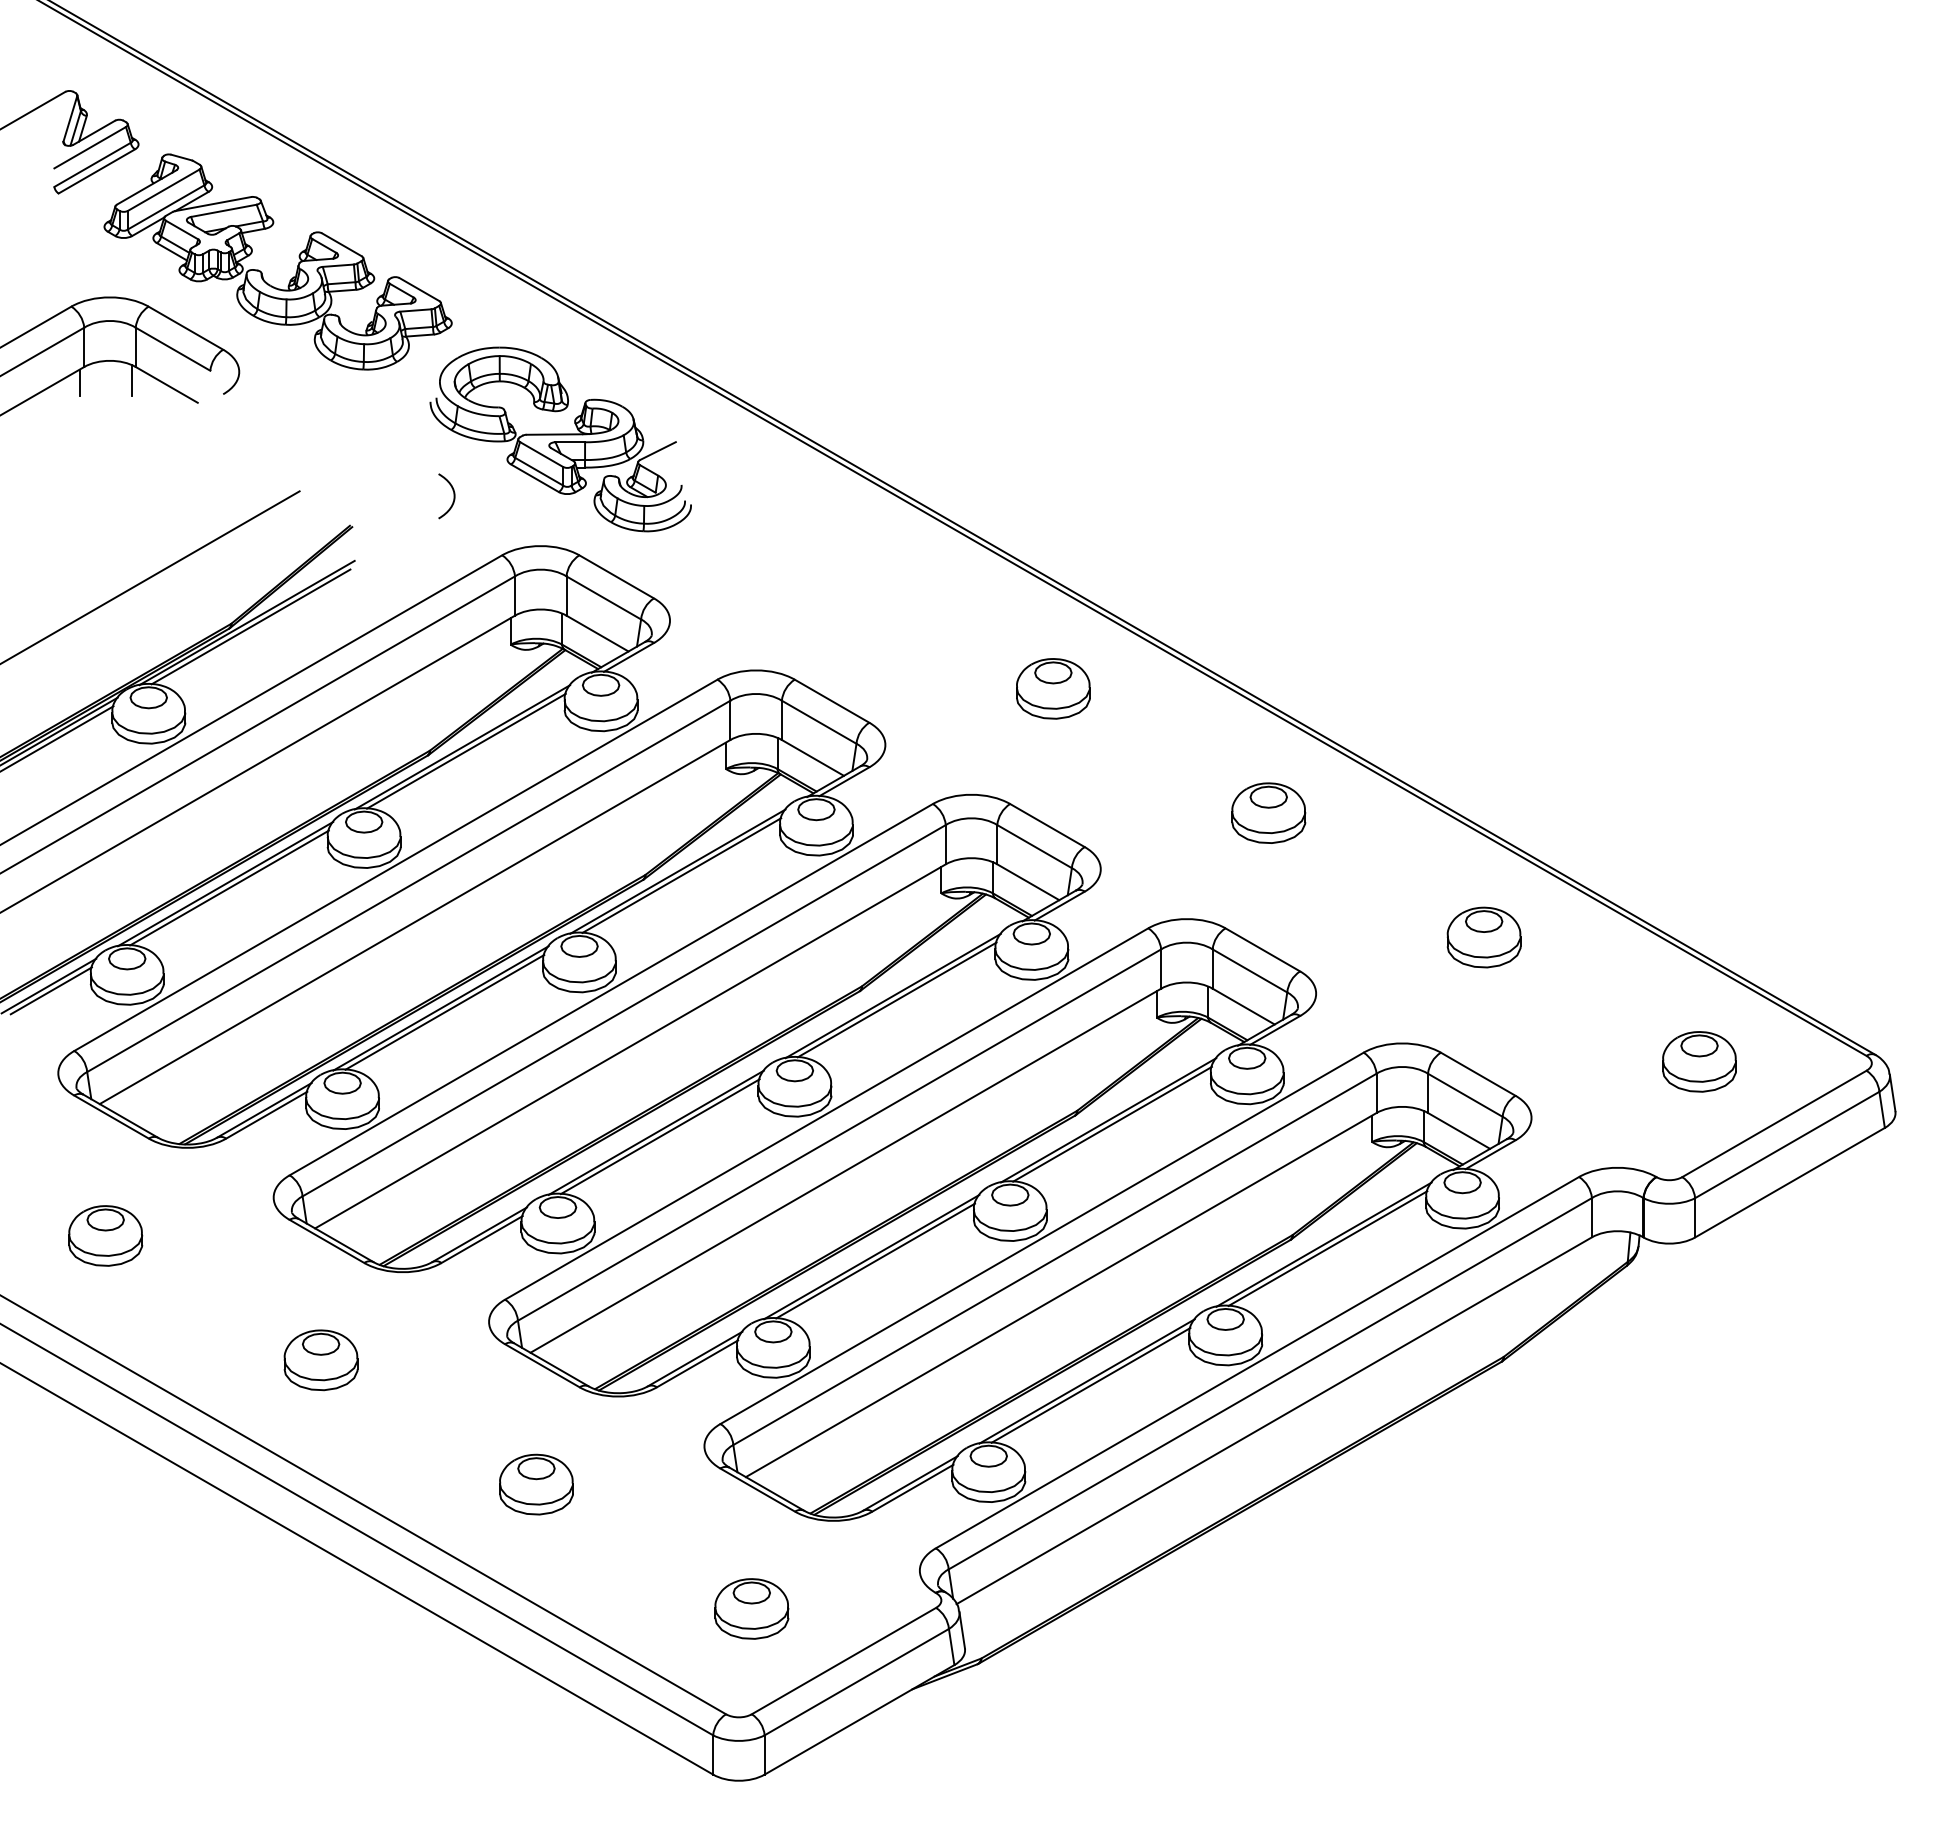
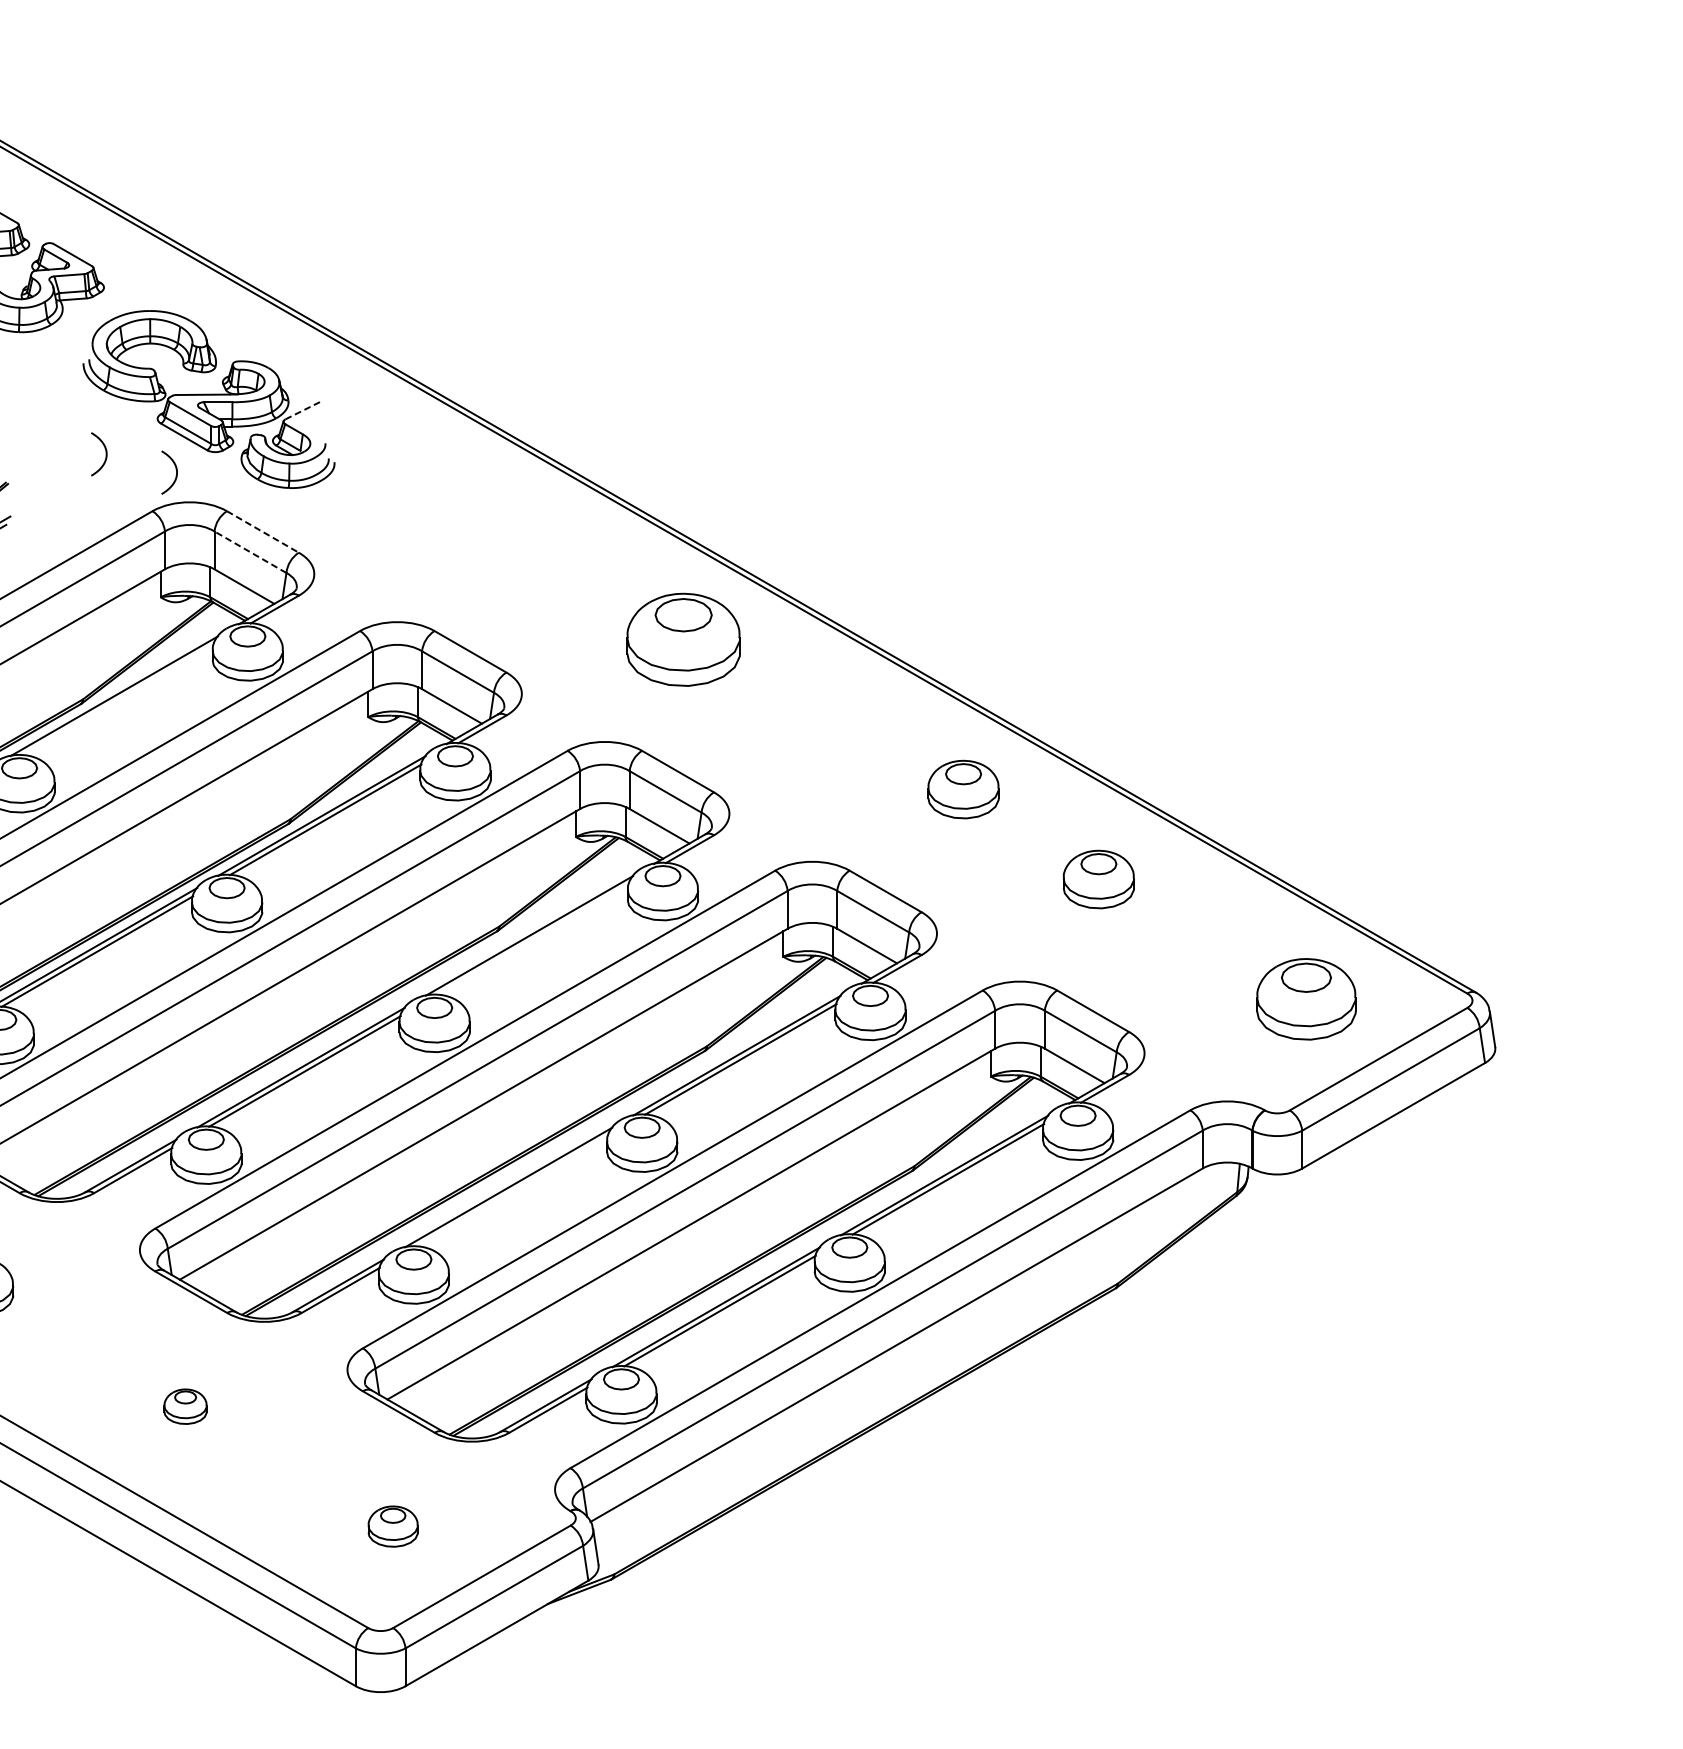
line: (658, 451) -> (303, 411), solid -> dashed
curve: (526, 515) -> (175, 472), added
line: (617, 577) -> (263, 532), solid -> dashed
line: (603, 597) -> (250, 551), solid -> dashed
part: (1053, 688) -> (683, 639), size x1.6
line: (466, 750) -> (118, 699), removed
part: (1268, 812) -> (963, 788), moved
line: (896, 999) -> (532, 939), removed
part: (1699, 1061) -> (1306, 999), size x1.4
line: (875, 1260) -> (512, 1190), removed
part: (536, 1484) -> (185, 1406), size x0.6
part: (751, 1608) -> (392, 1526), size x0.7

